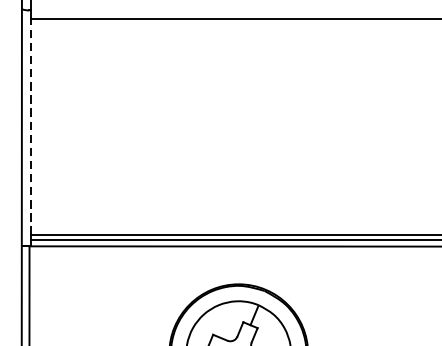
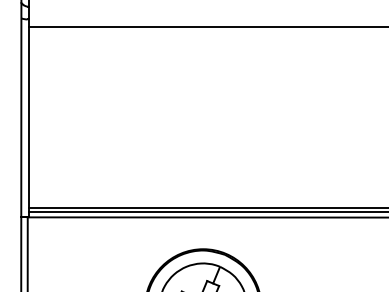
line: (30, 126) -> (28, 116), dashed -> solid

